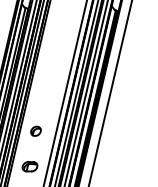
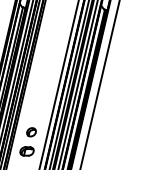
part: (36, 131) -> (31, 132), moved

